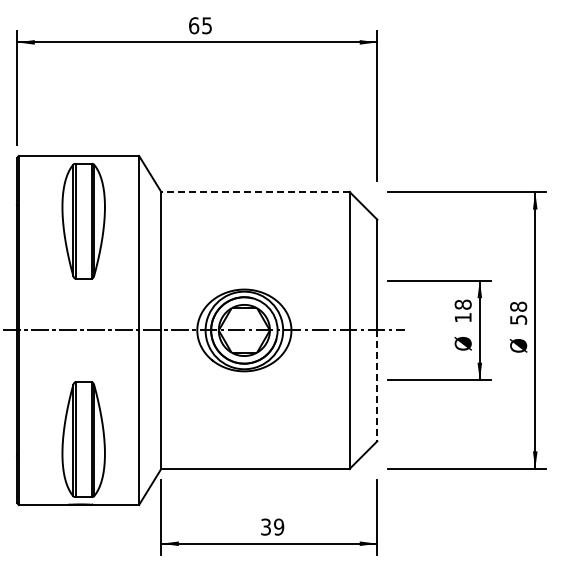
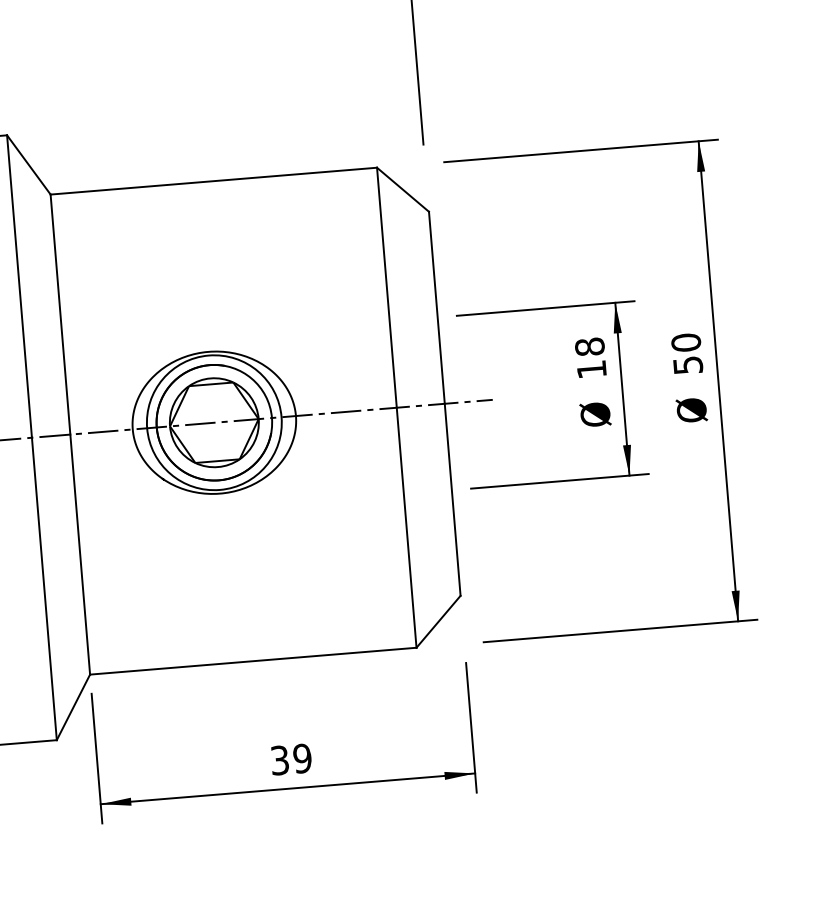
line: (254, 191) -> (212, 180), dashed -> solid
text: (518, 306) -> (685, 342), 58 -> 50
line: (377, 386) -> (453, 500), dashed -> solid

